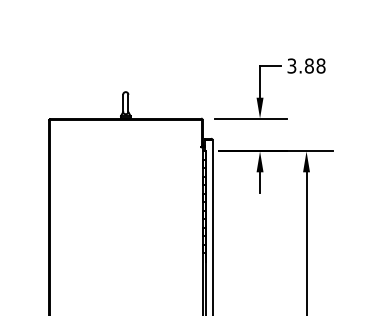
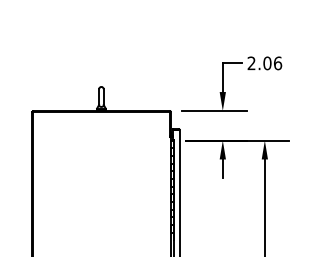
text: (306, 65) -> (264, 62), 3.88 -> 2.06

